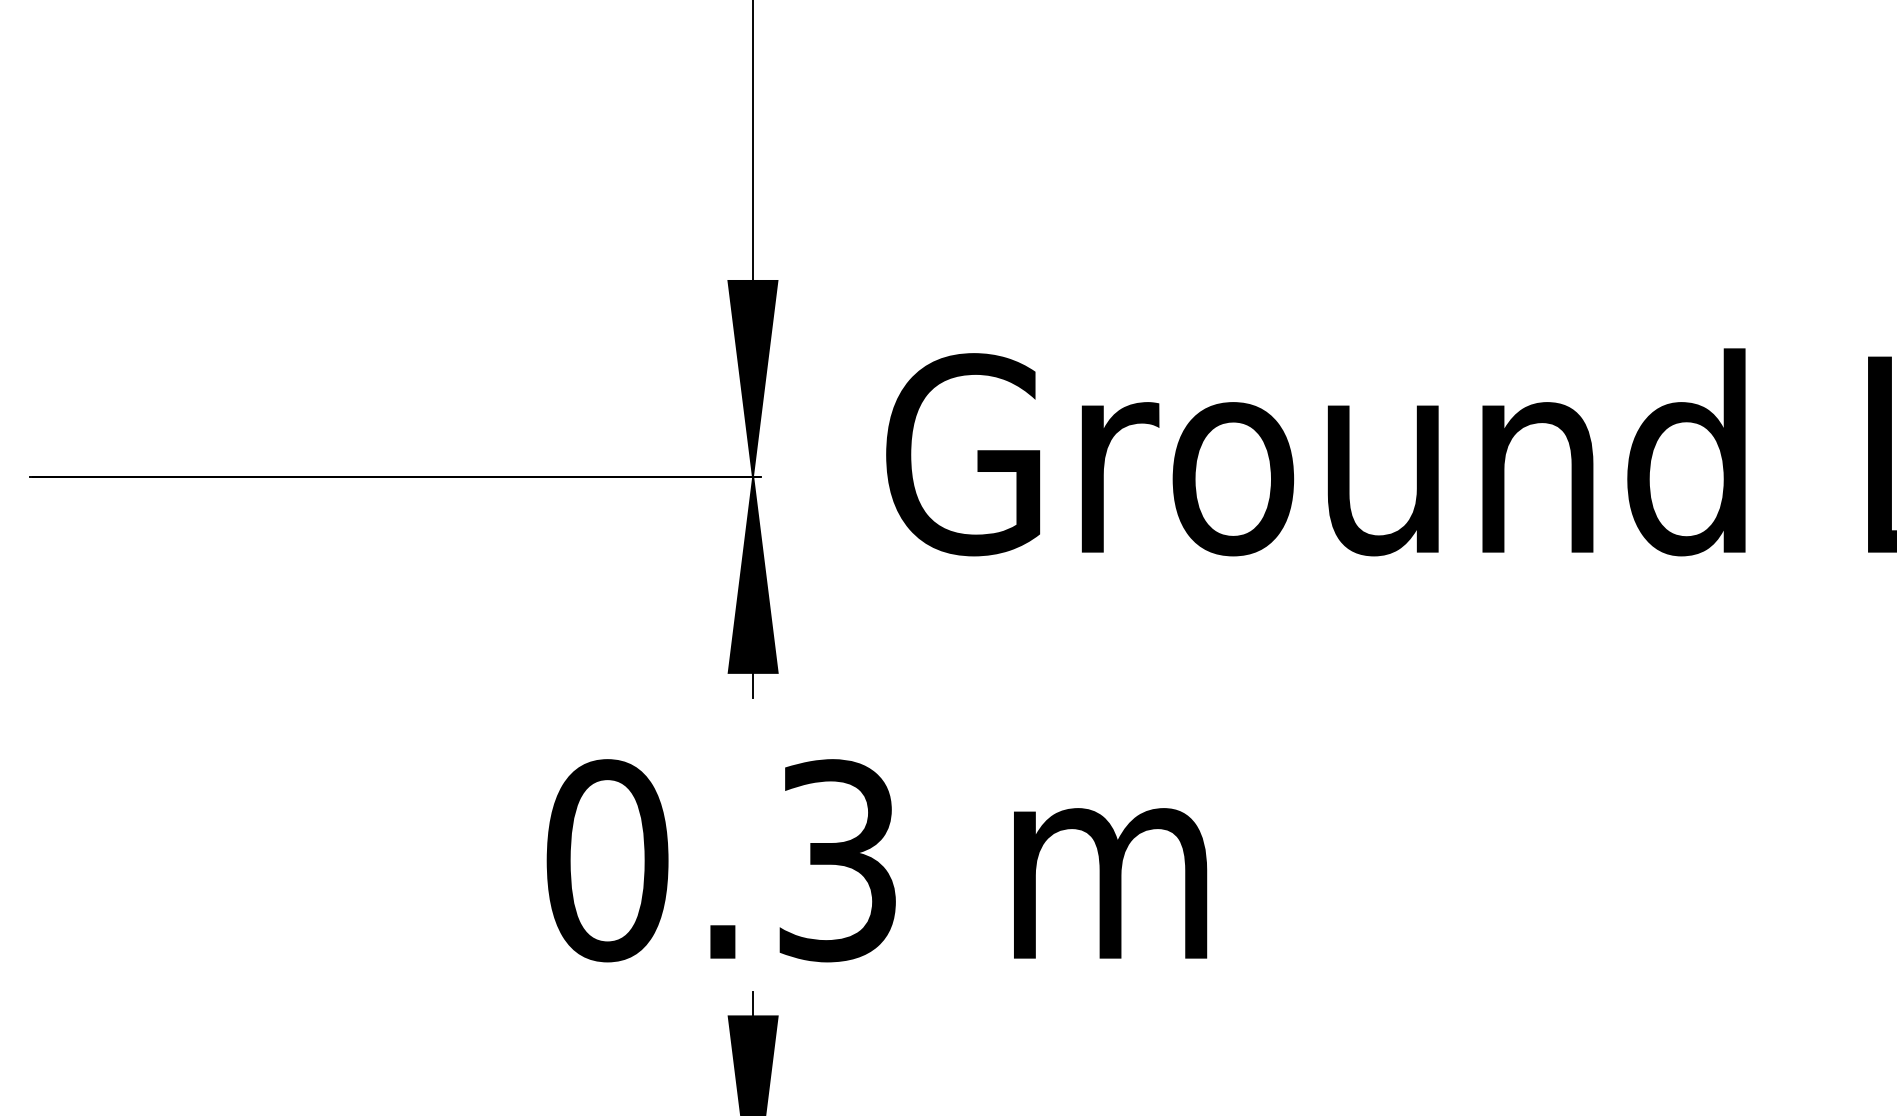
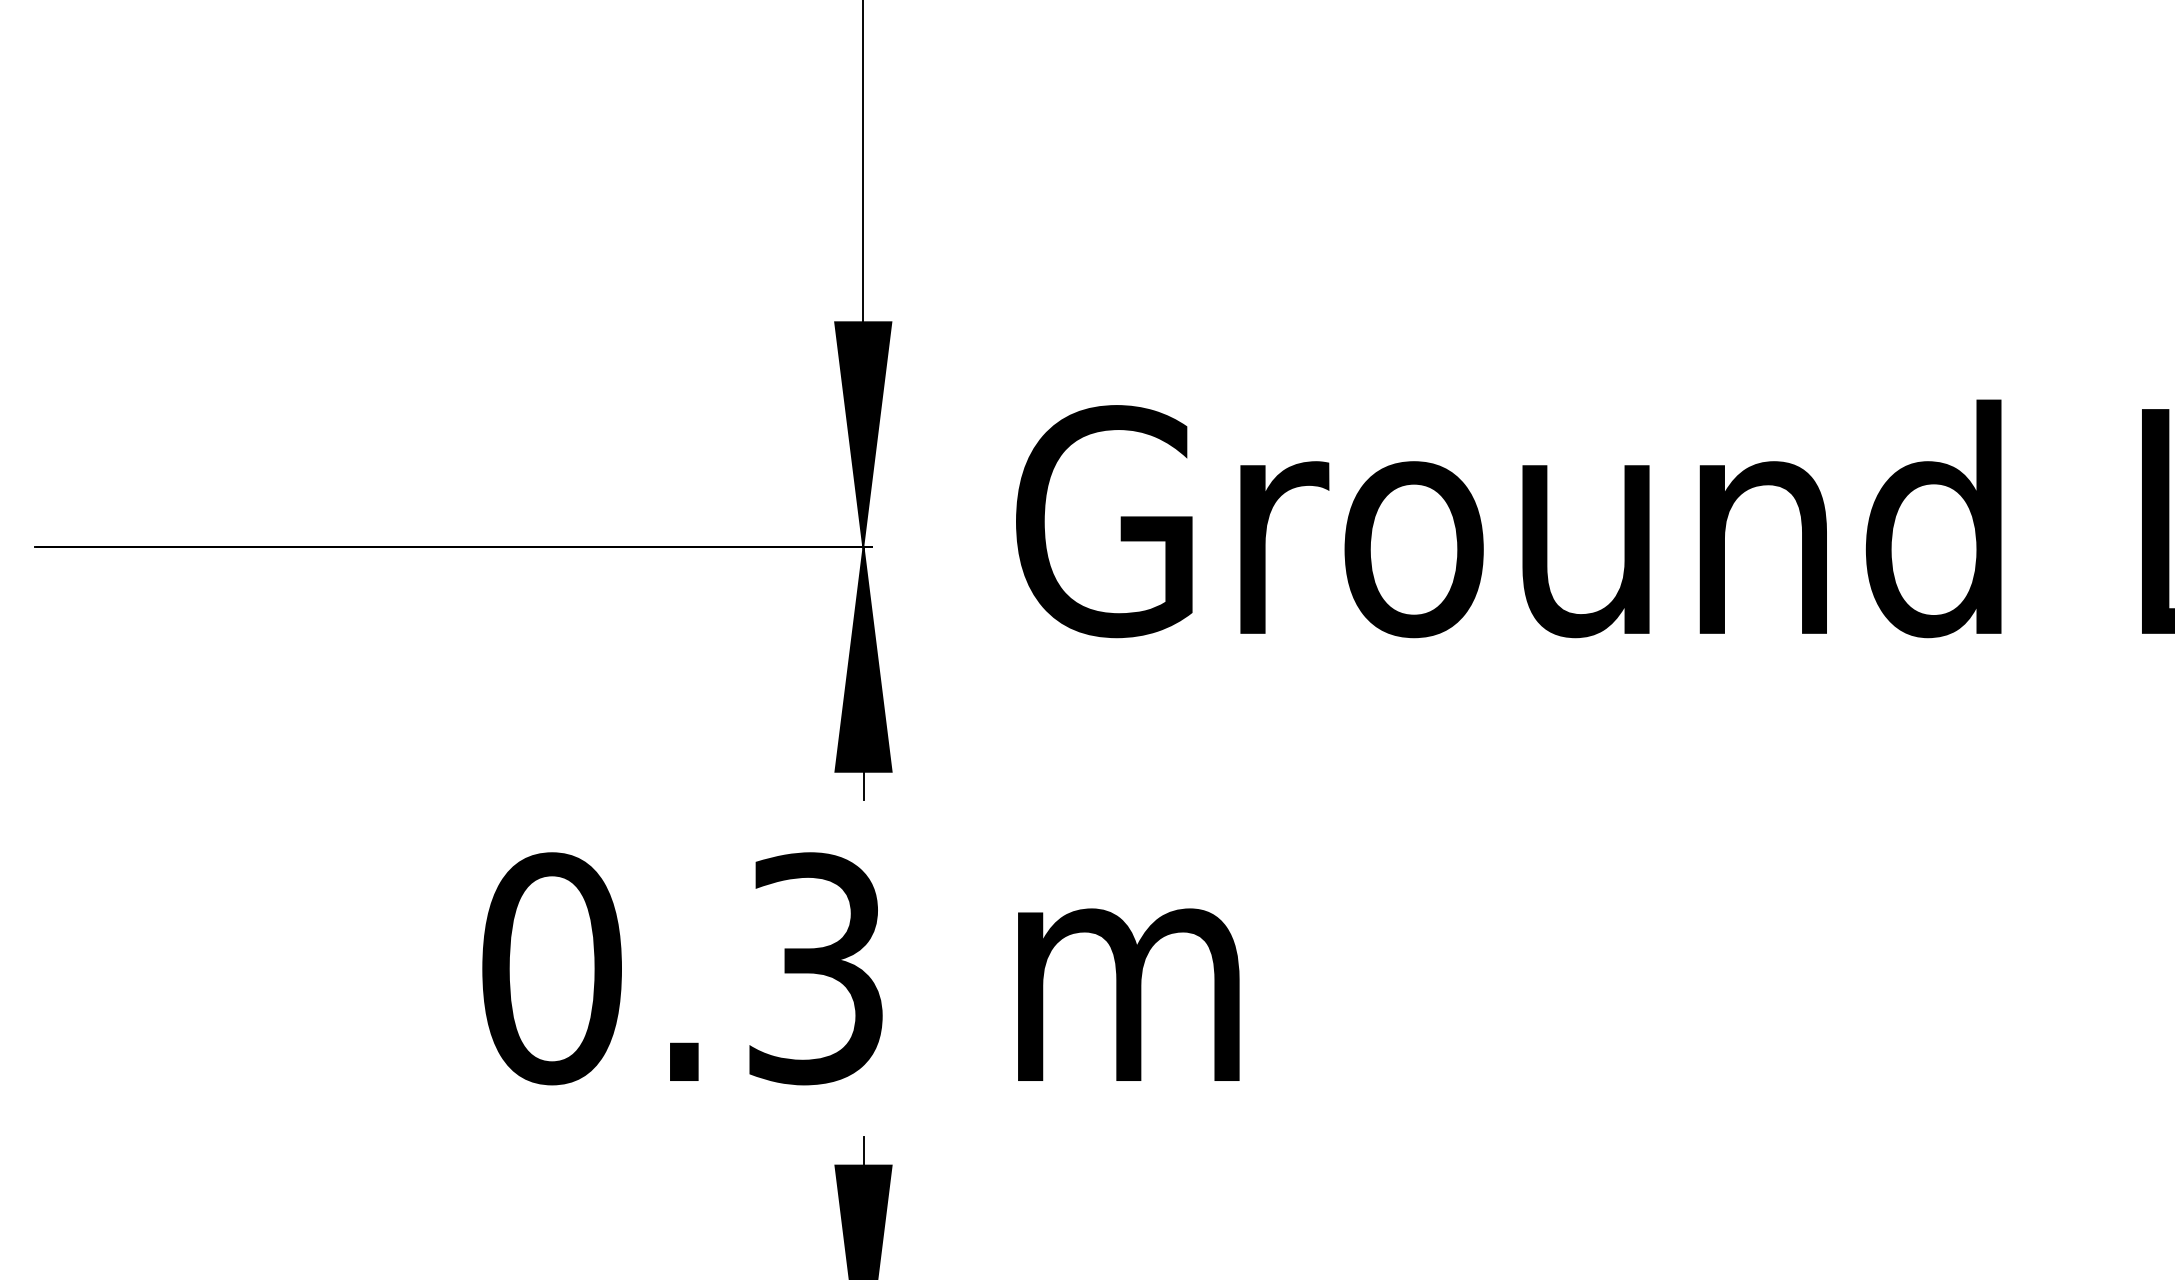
text: (876, 860) -> (860, 968), moved

